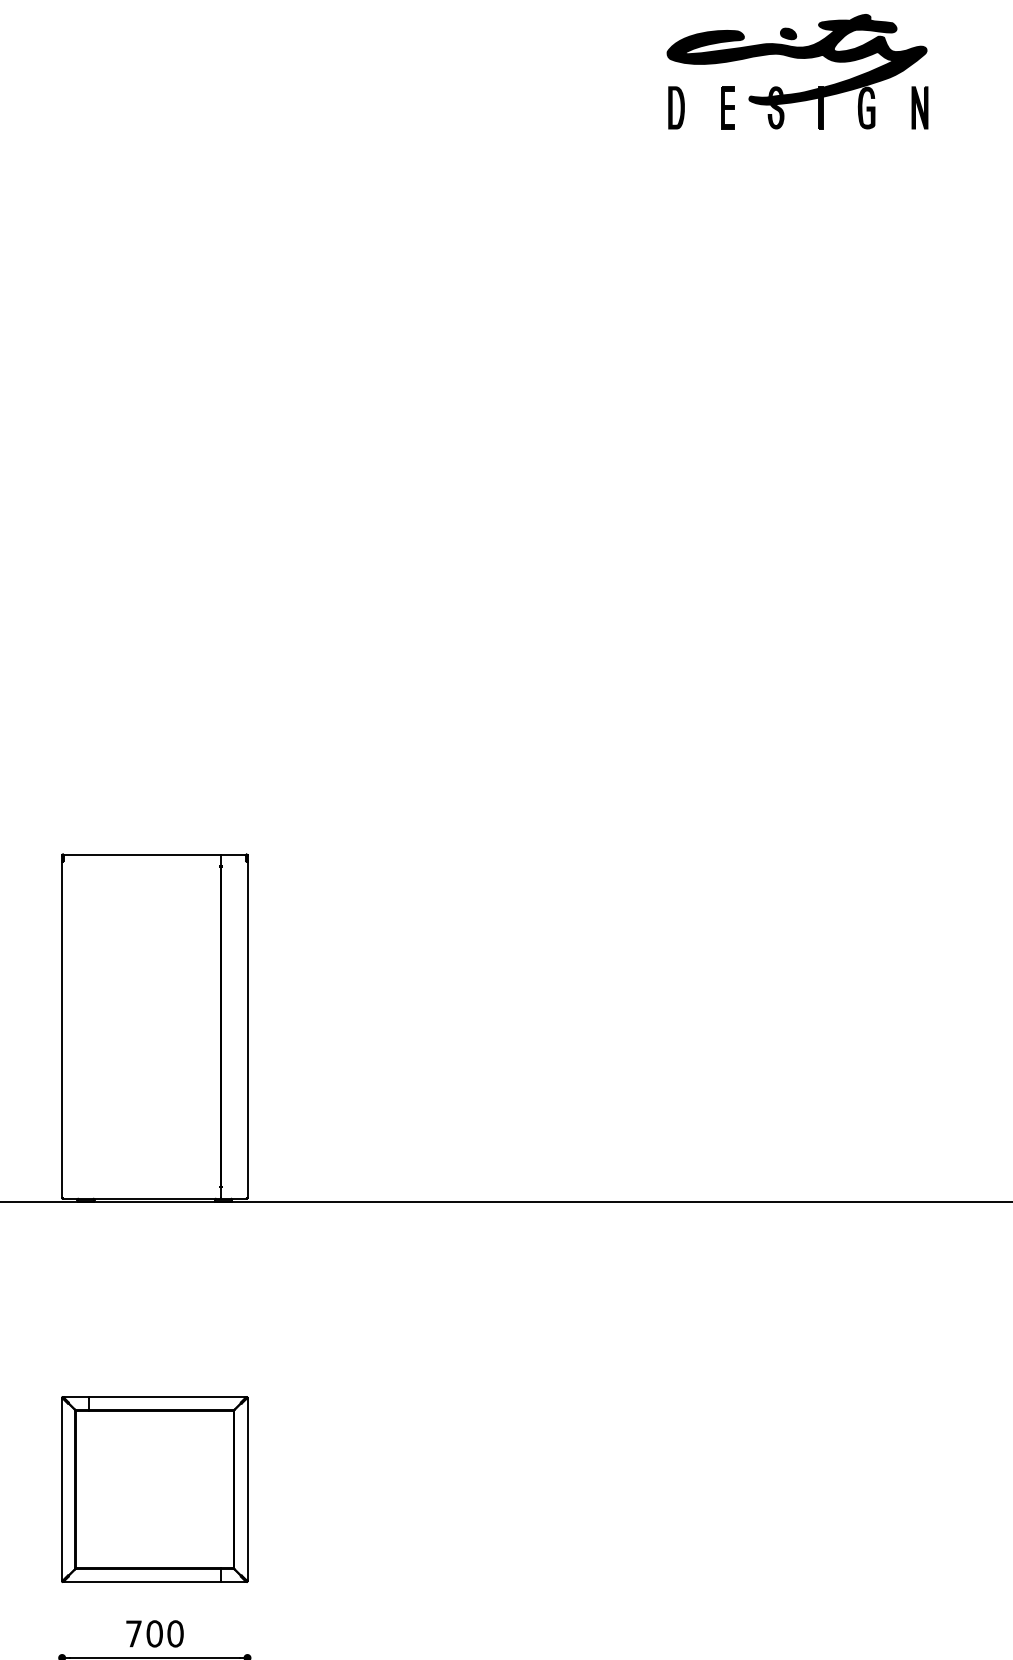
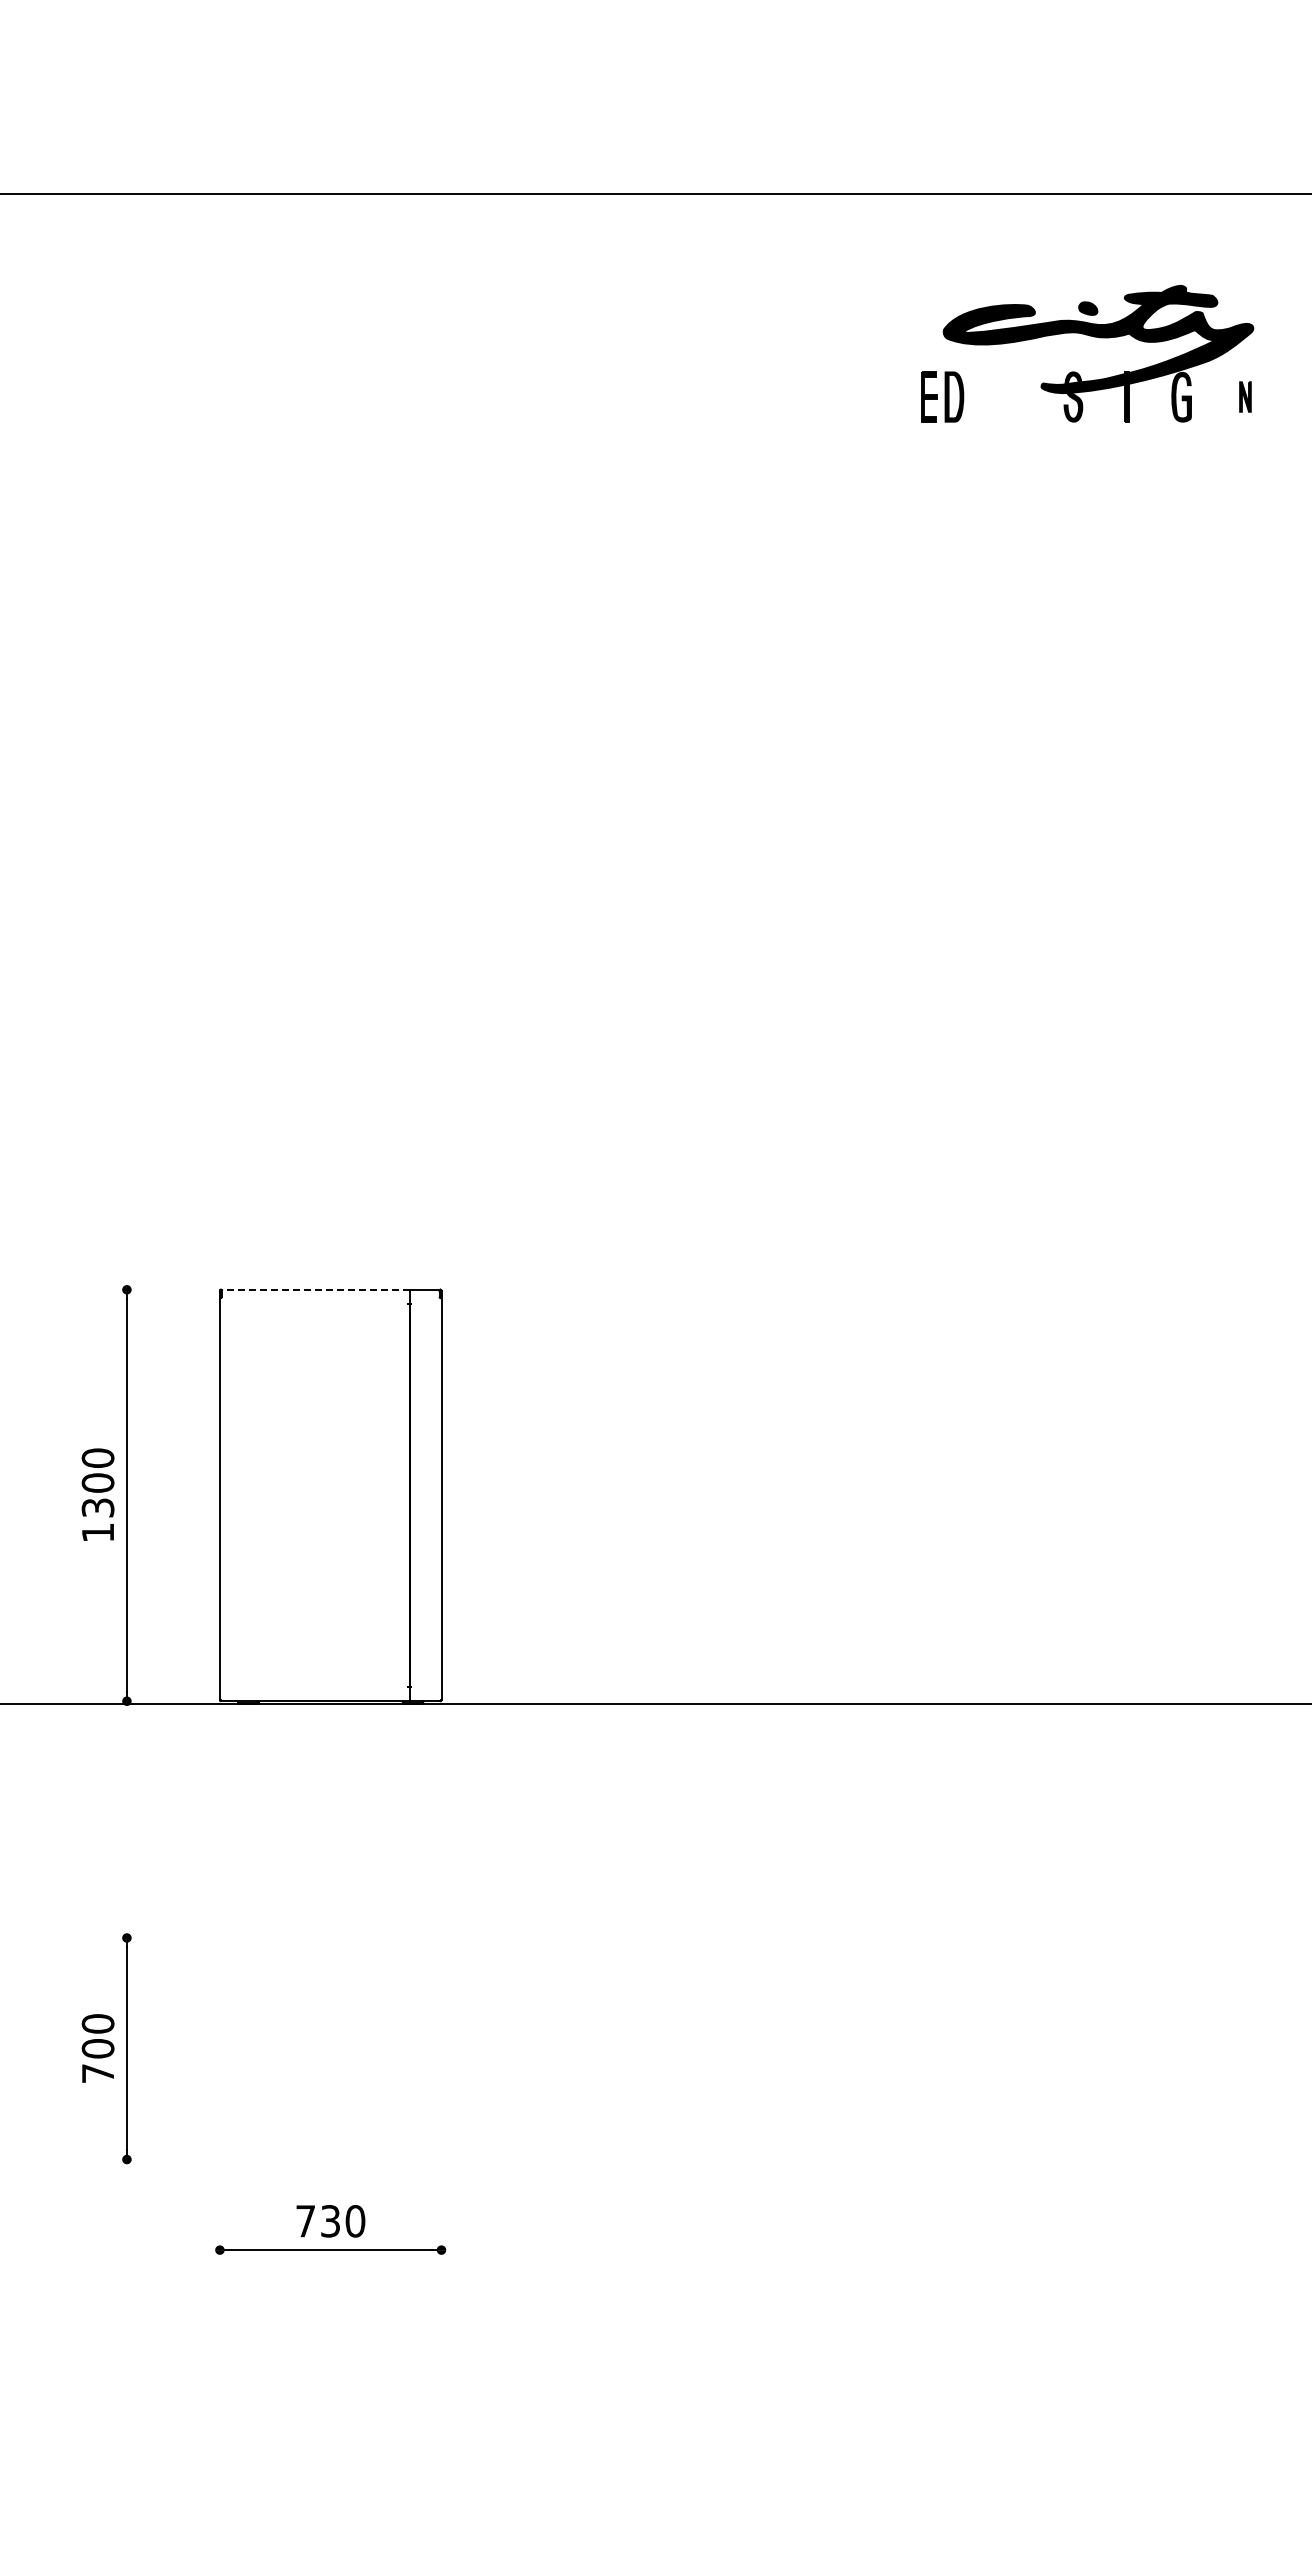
part: (728, 107) -> (929, 396), moved
part: (920, 107) -> (1245, 396), size x0.6
line: (142, 854) -> (316, 1289), solid -> dashed
part: (154, 1489) -> (330, 2048), removed
text: (154, 1634) -> (330, 2221), 700 -> 730

